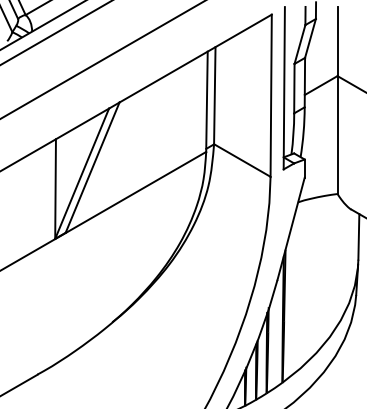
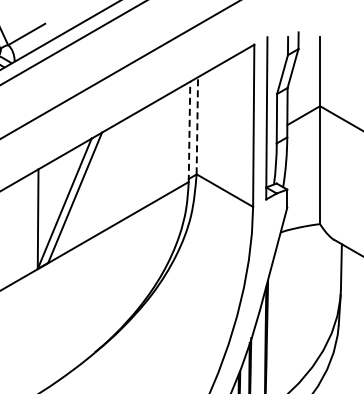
line: (214, 95) -> (197, 125), solid -> dashed
line: (206, 101) -> (189, 131), solid -> dashed

